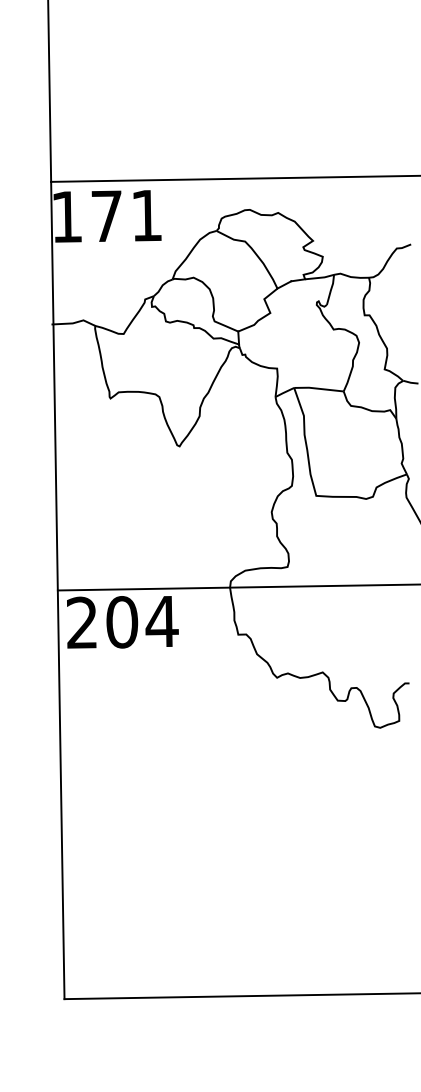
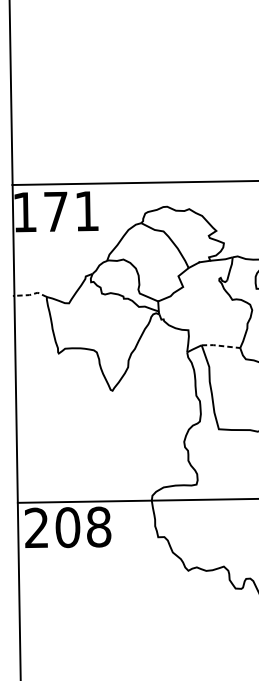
line: (74, 322) -> (30, 294), solid -> dashed
line: (318, 388) -> (220, 345), solid -> dashed
text: (161, 621) -> (98, 526), 204 -> 208

